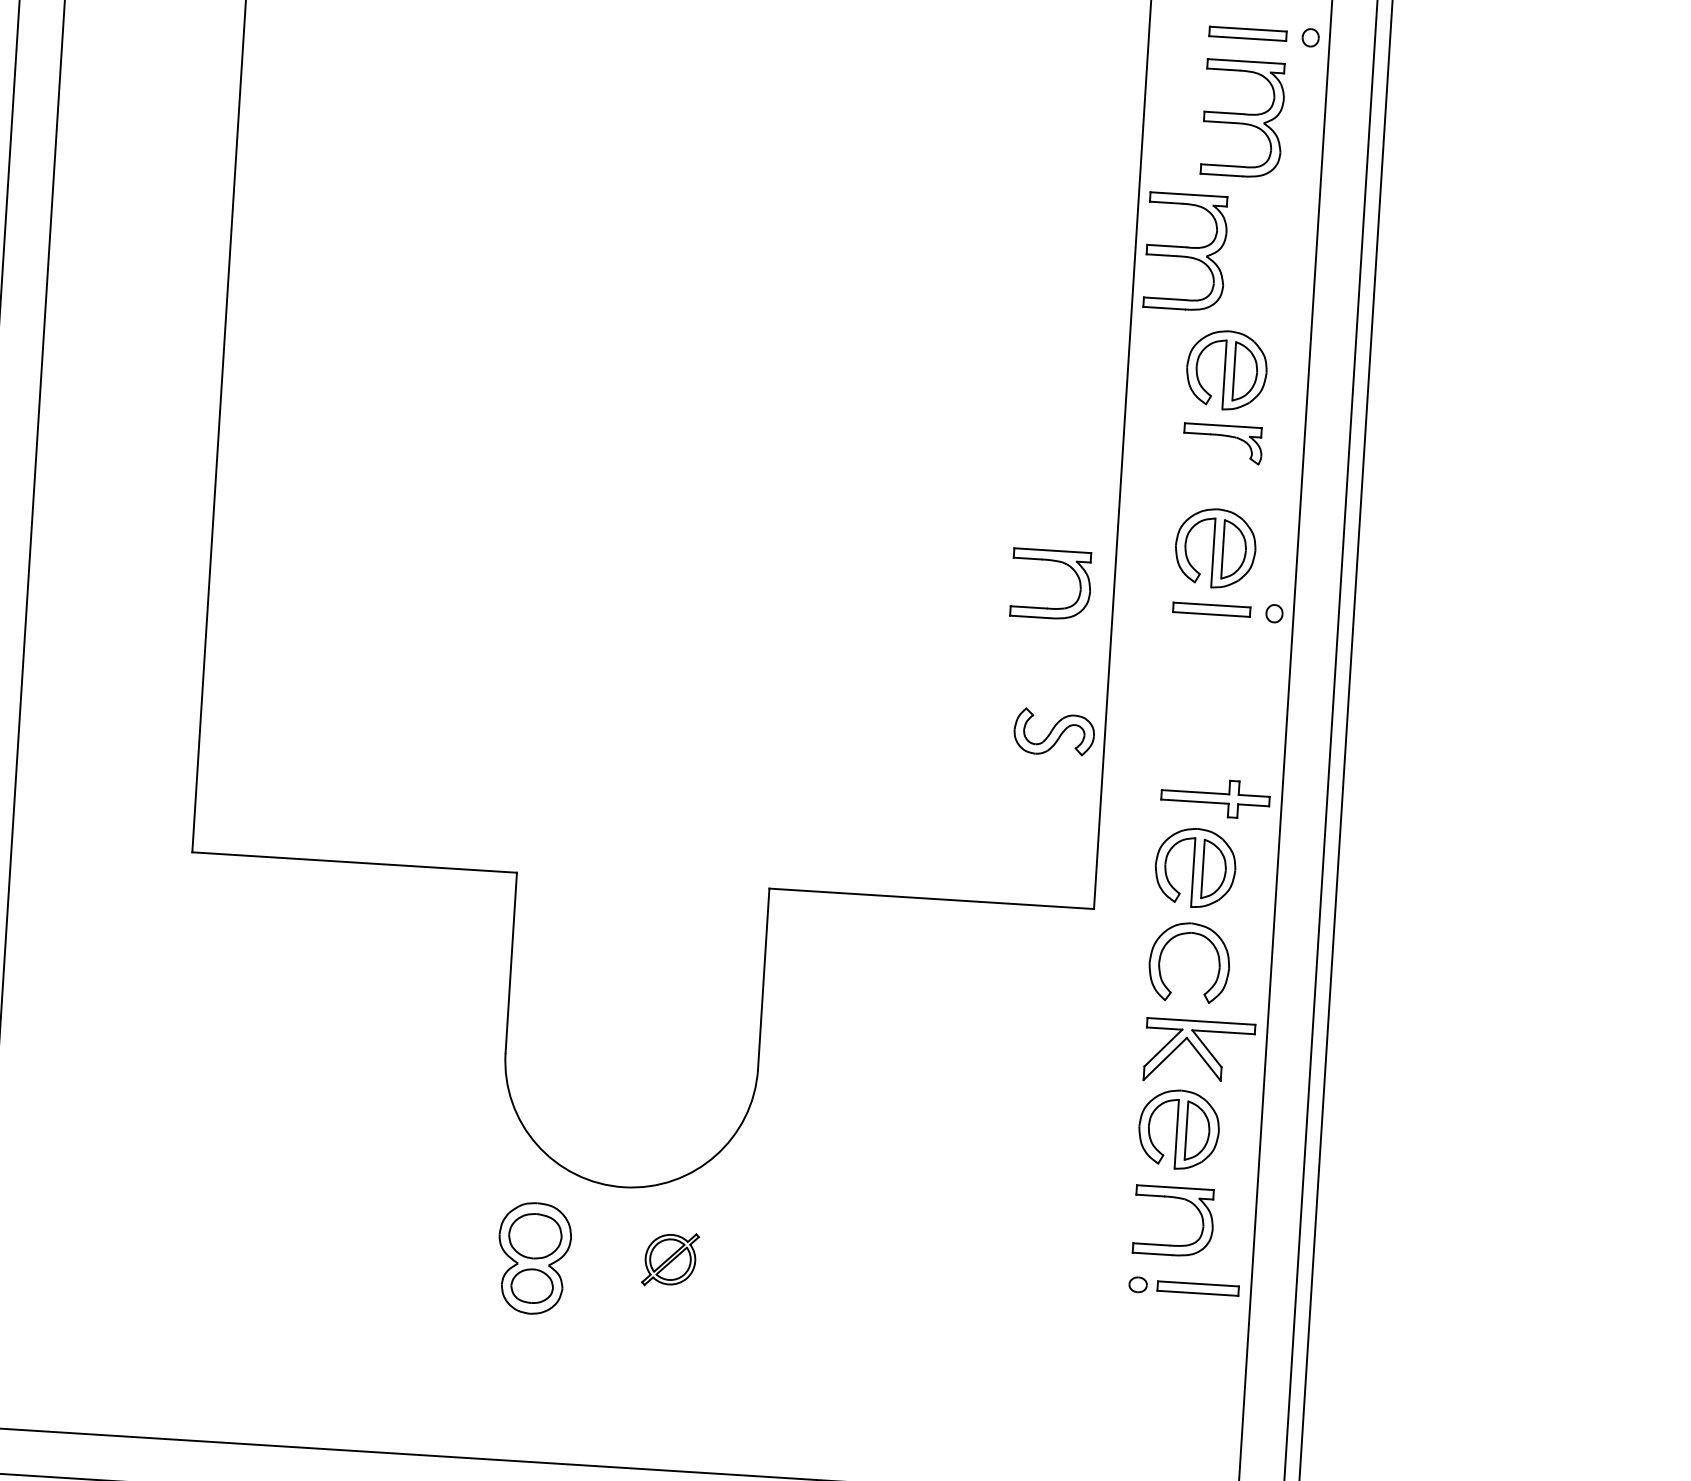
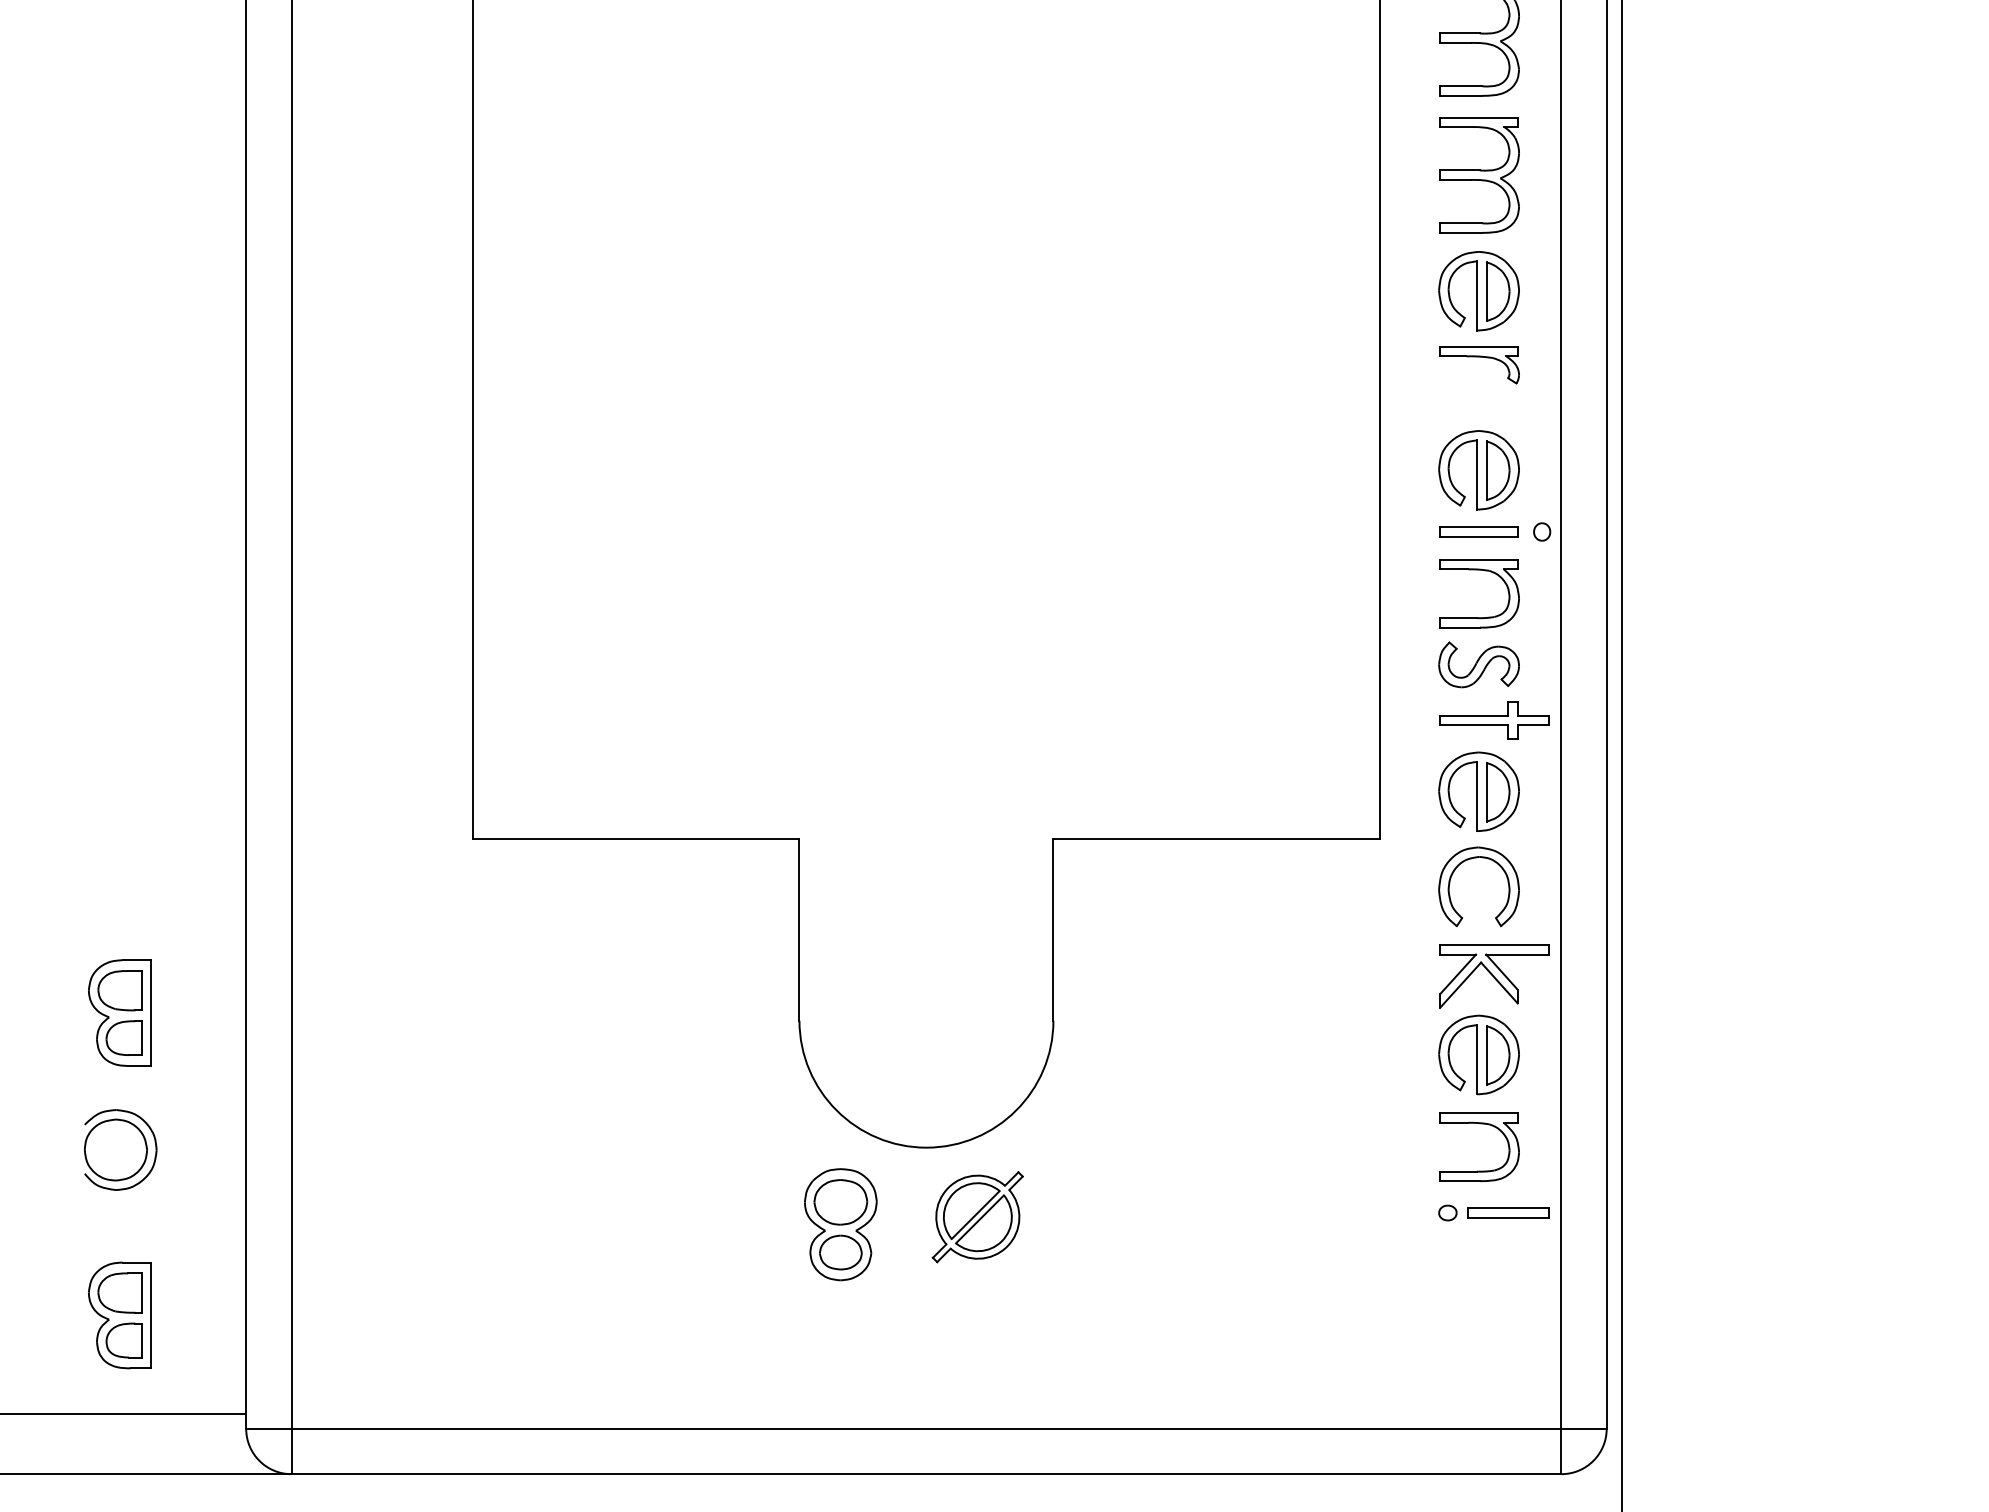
part: (1185, 252) -> (1479, 175), moved
part: (1058, 562) -> (1485, 571), moved
part: (1053, 732) -> (1478, 664), moved
part: (670, 1259) -> (977, 1217), size x1.67

